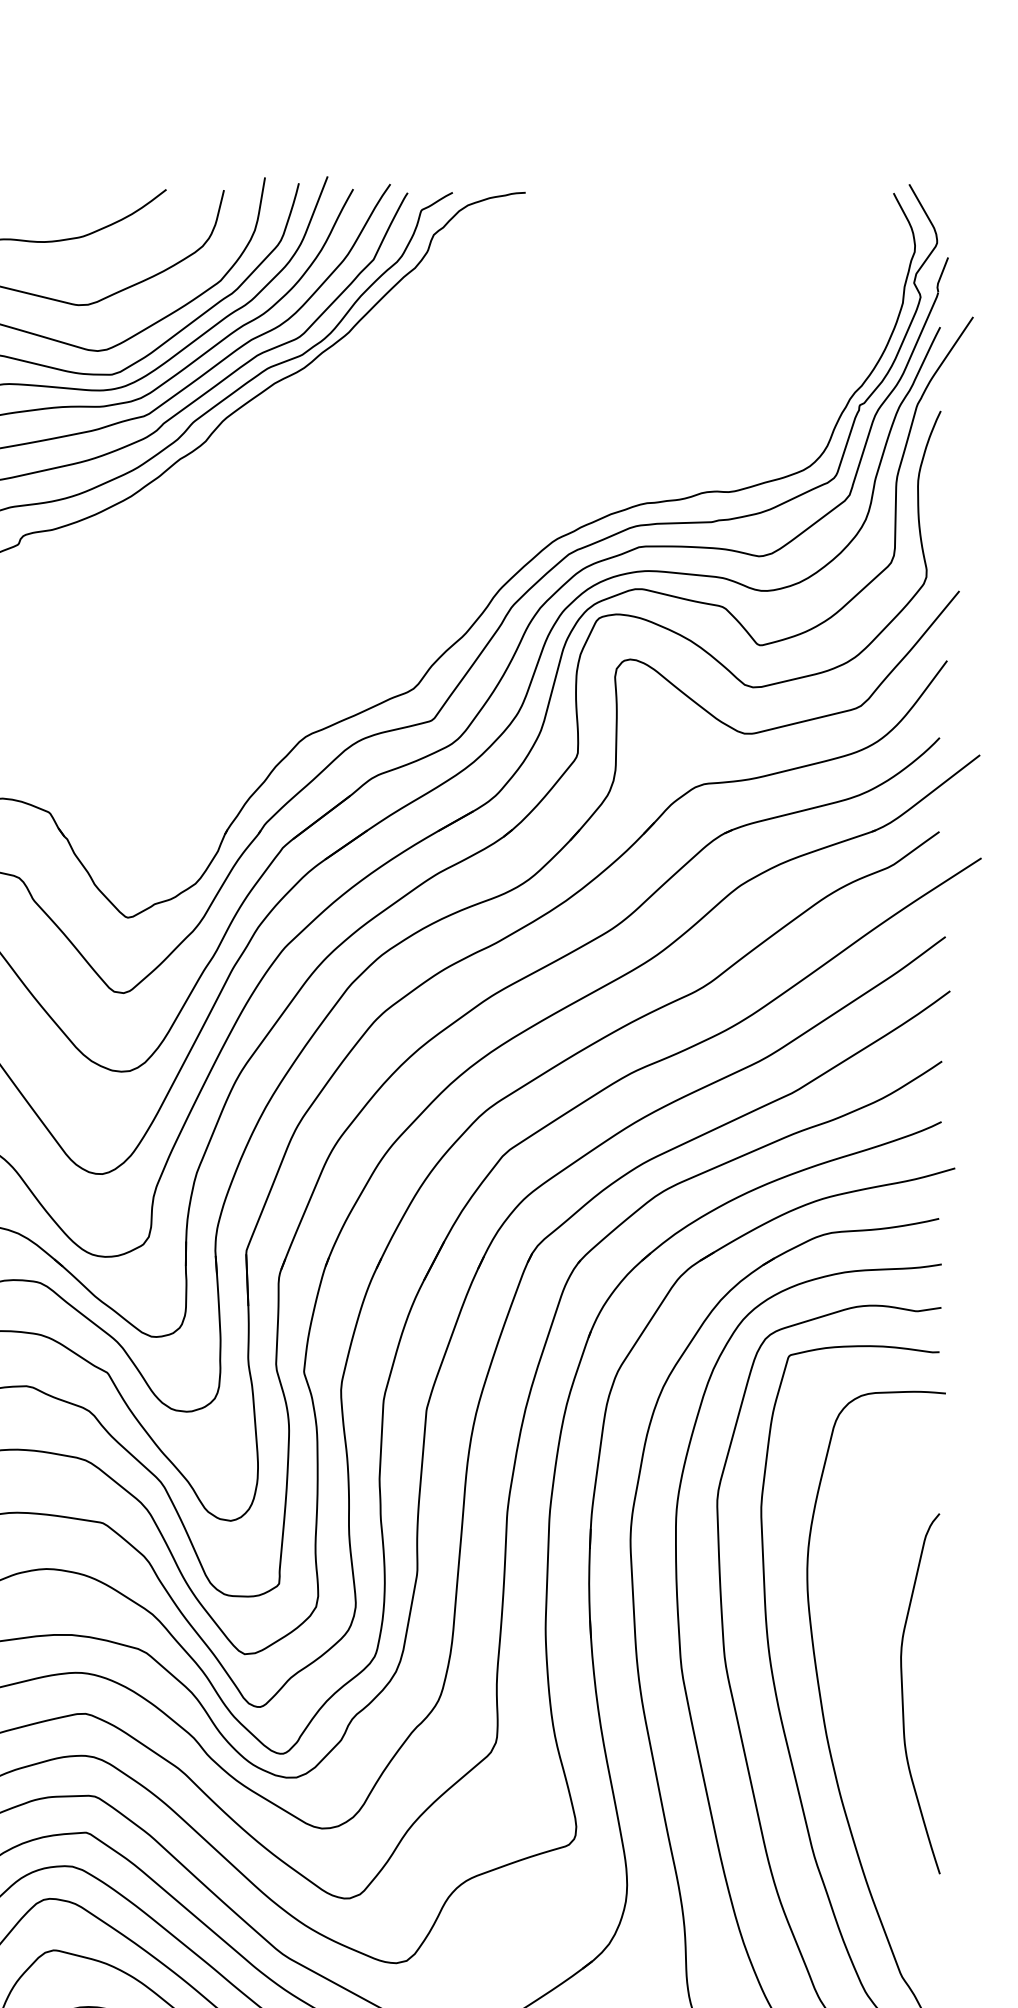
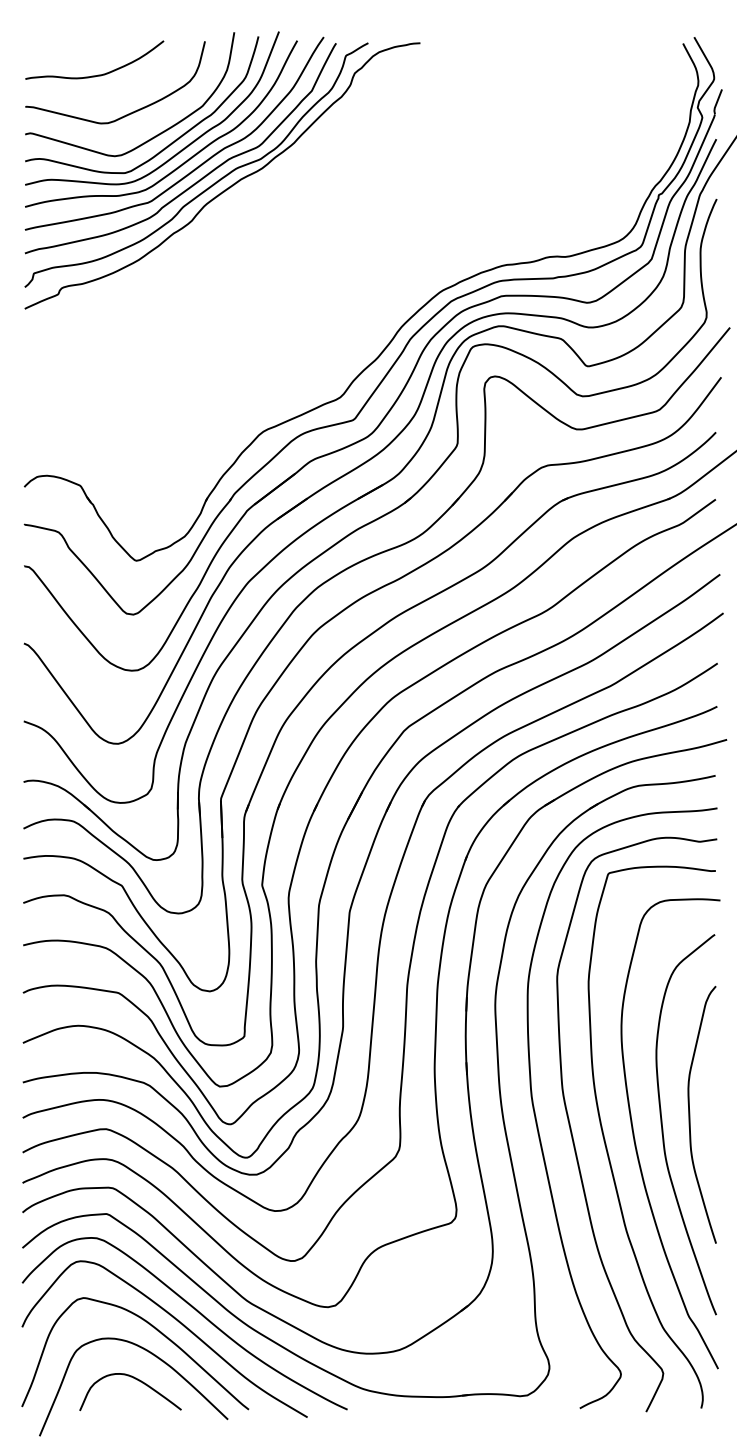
curve: (866, 1712) -> (663, 1128), added

